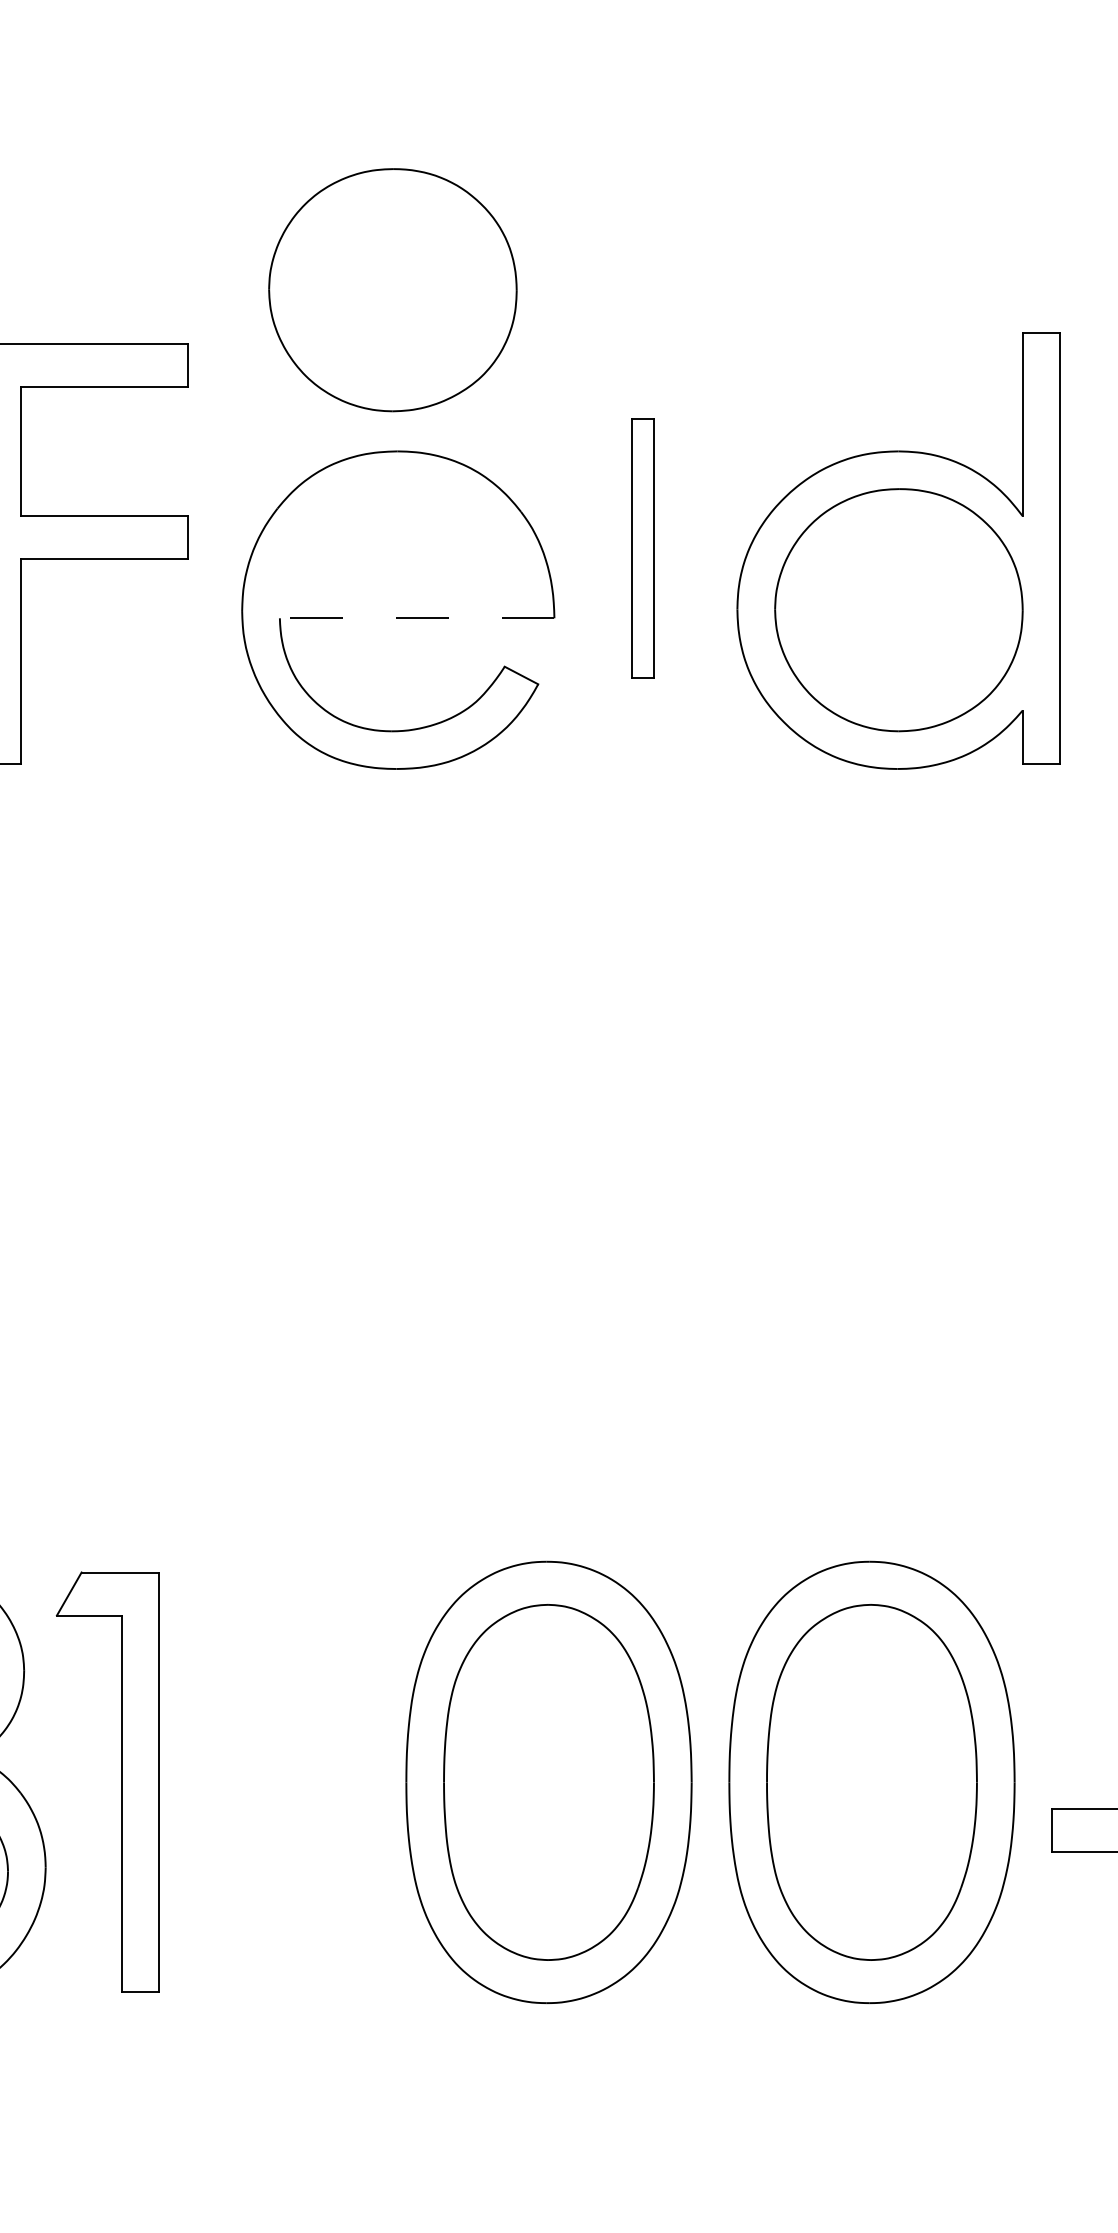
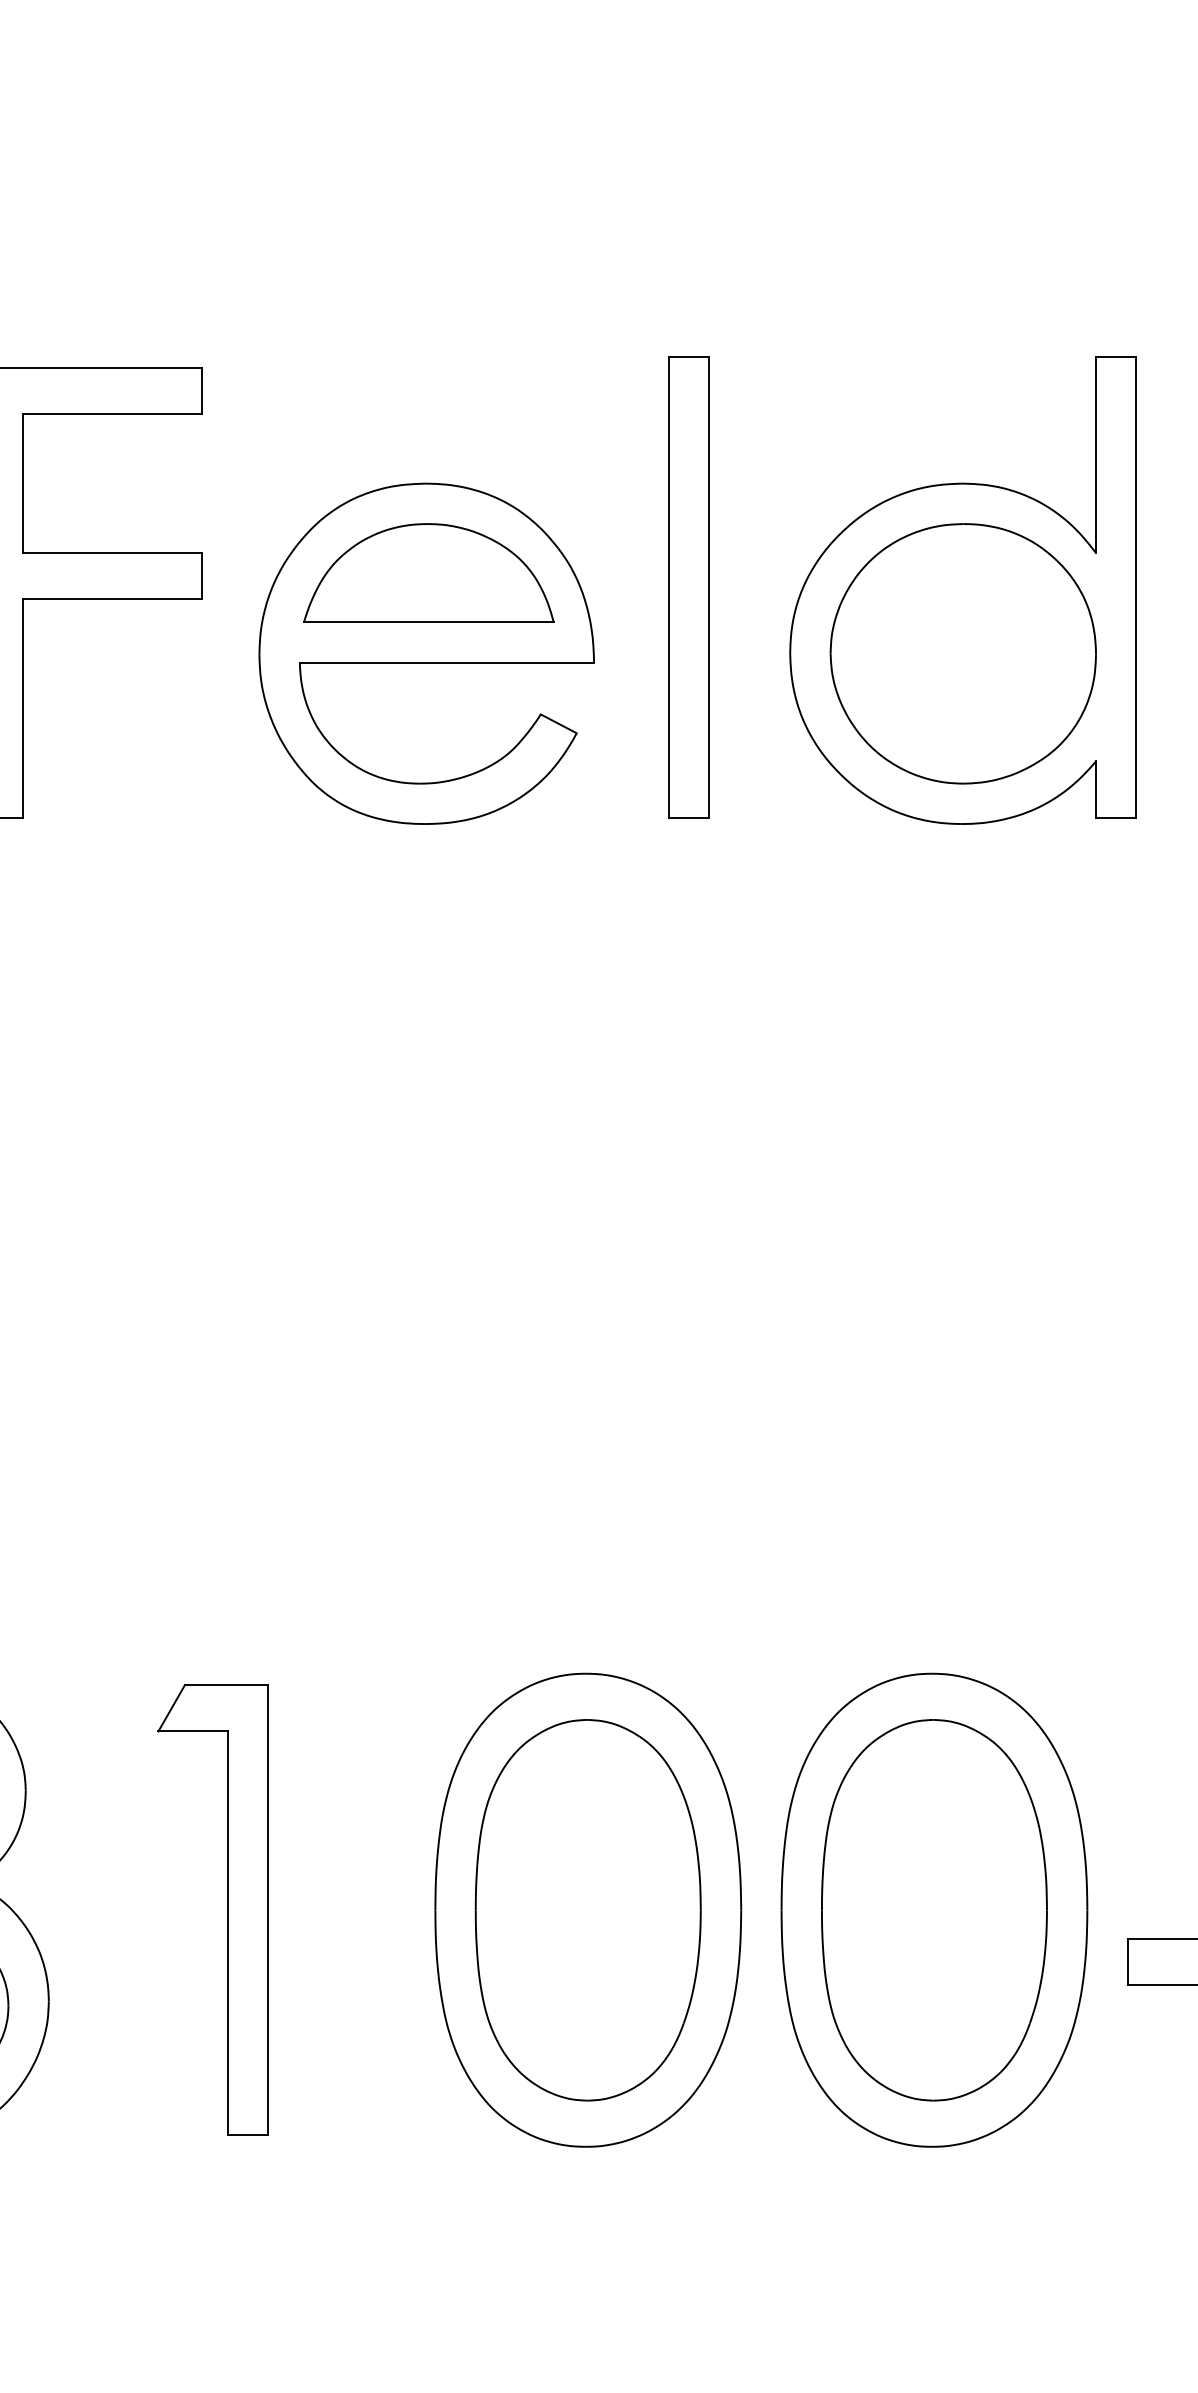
part: (392, 290) -> (420, 311), removed
part: (400, 534) -> (429, 572), added
part: (642, 548) -> (688, 587), size x1.67
line: (416, 618) -> (446, 662), dashed -> solid
part: (121, 1781) -> (227, 1909), moved

